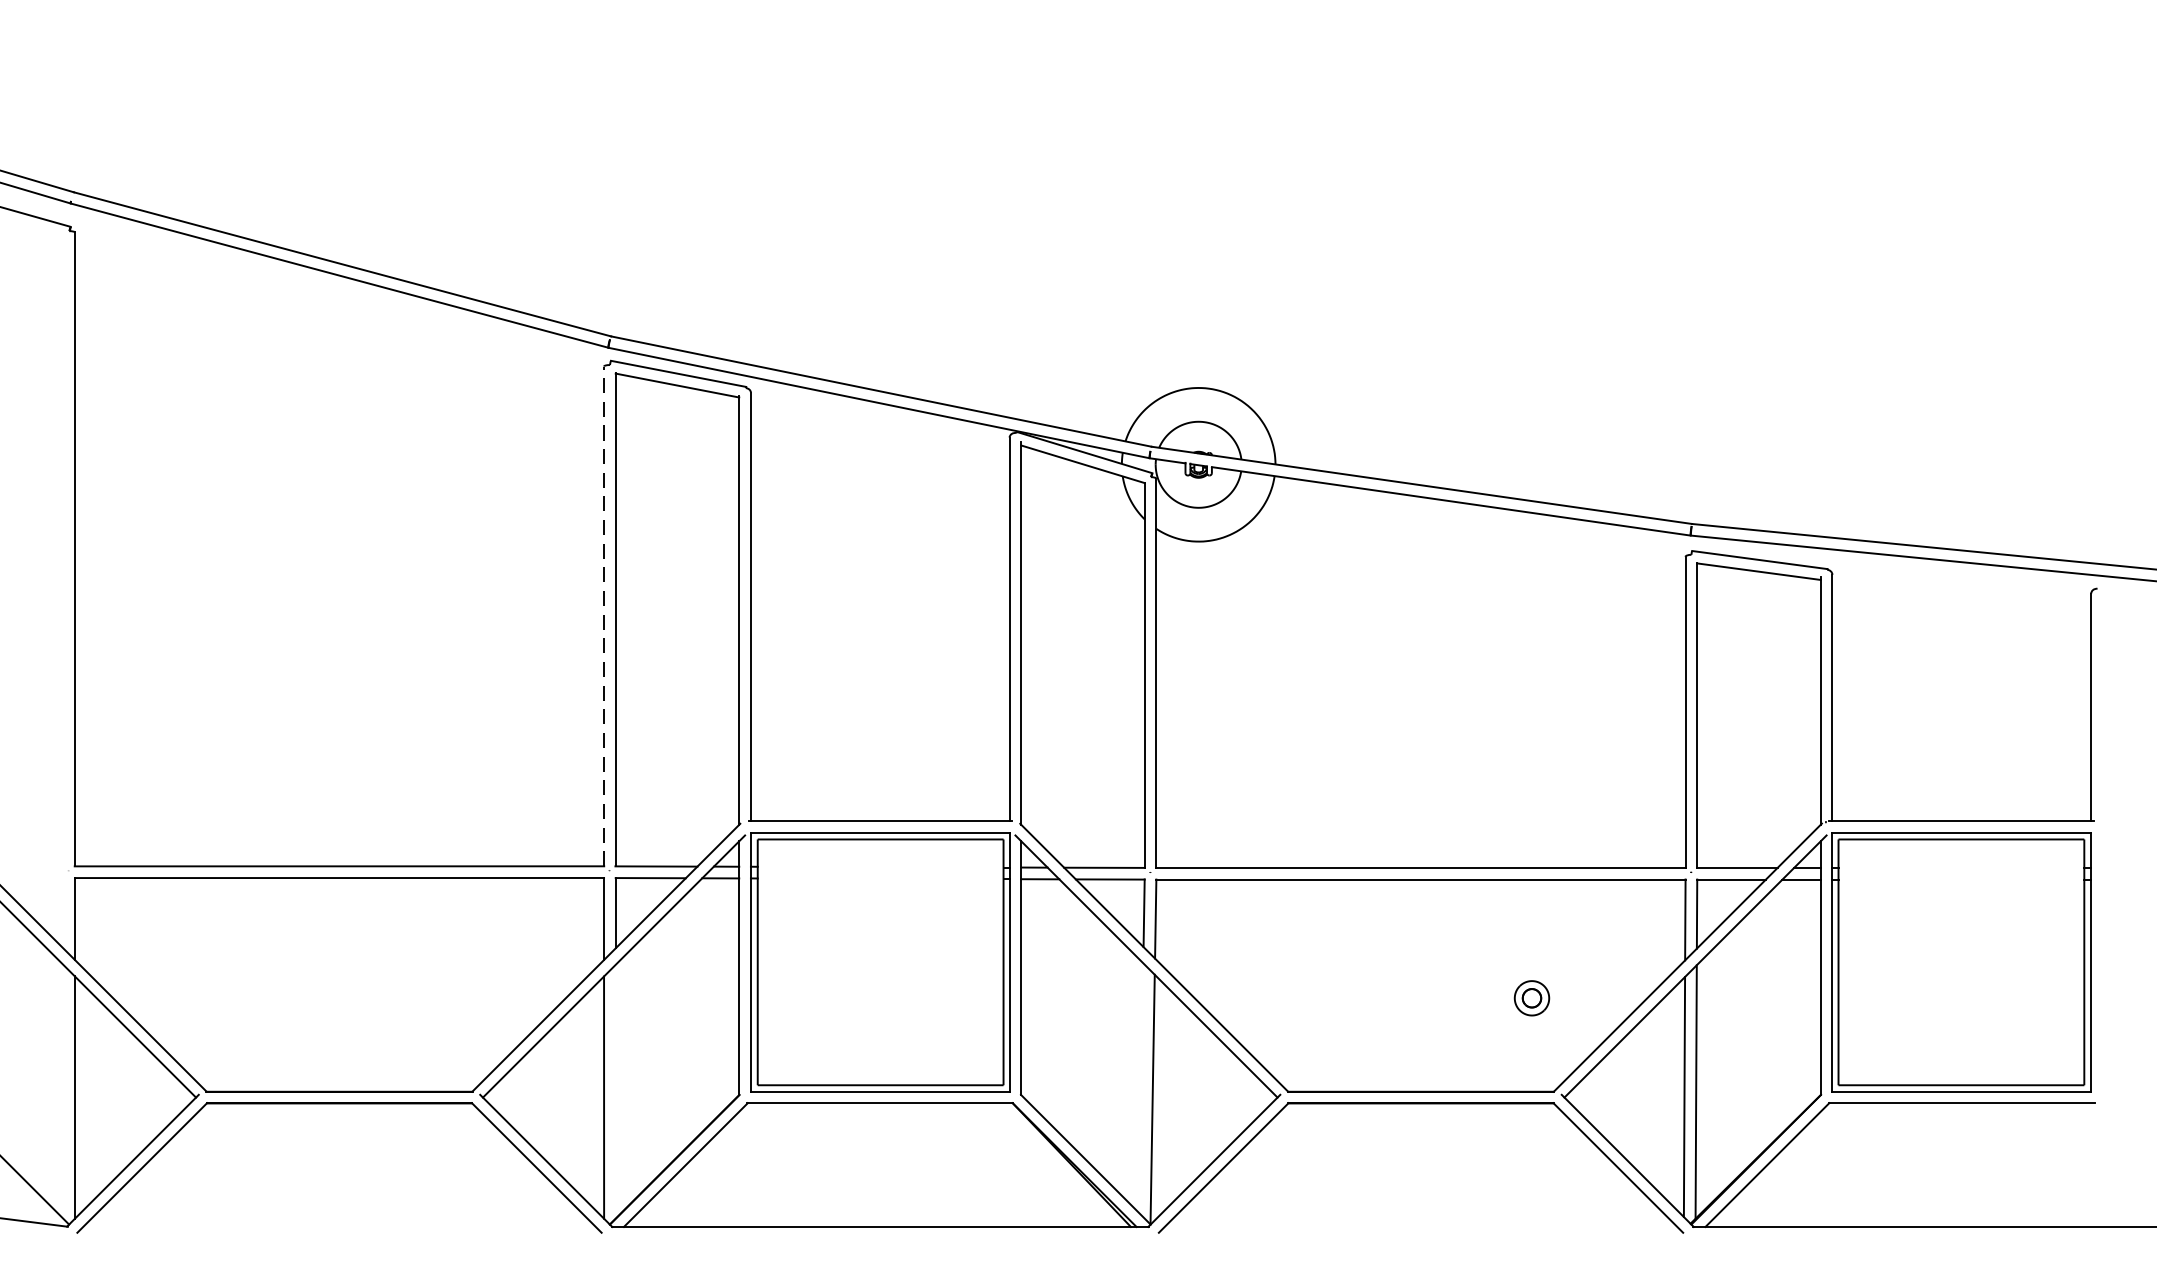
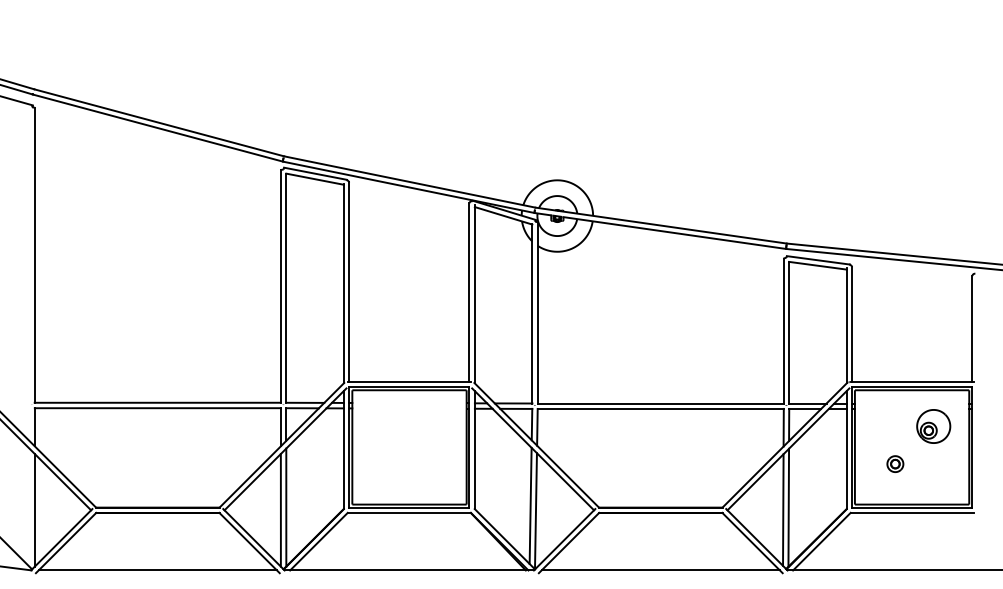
line: (603, 616) -> (280, 286), dashed -> solid
part: (2007, 917) -> (933, 426), added
part: (1532, 996) -> (895, 463), moved
line: (1140, 1087) -> (530, 505), added
line: (616, 1091) -> (286, 507), added
line: (338, 1227) -> (157, 570), added
line: (1420, 1227) -> (660, 570), added

